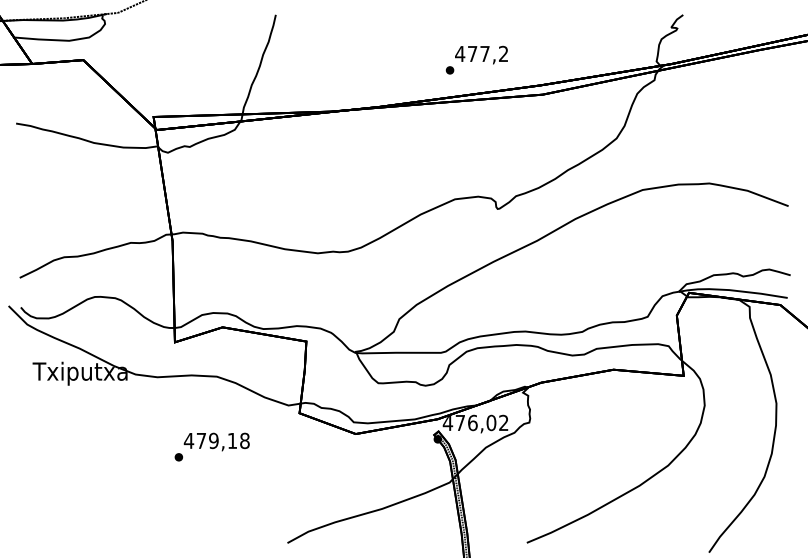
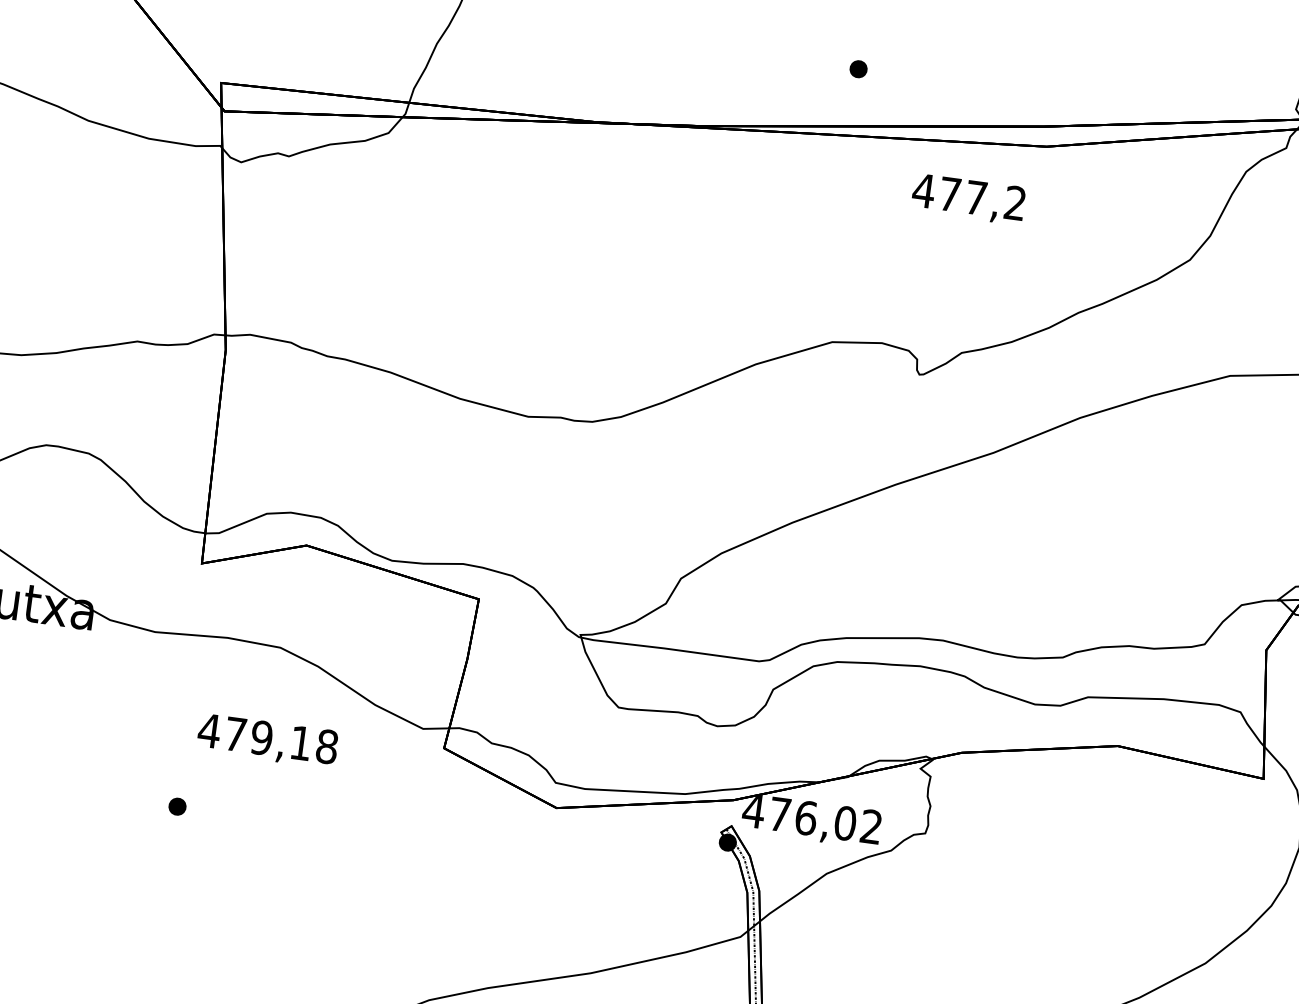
text: (481, 54) -> (968, 197), moved
text: (216, 441) -> (267, 739), moved

